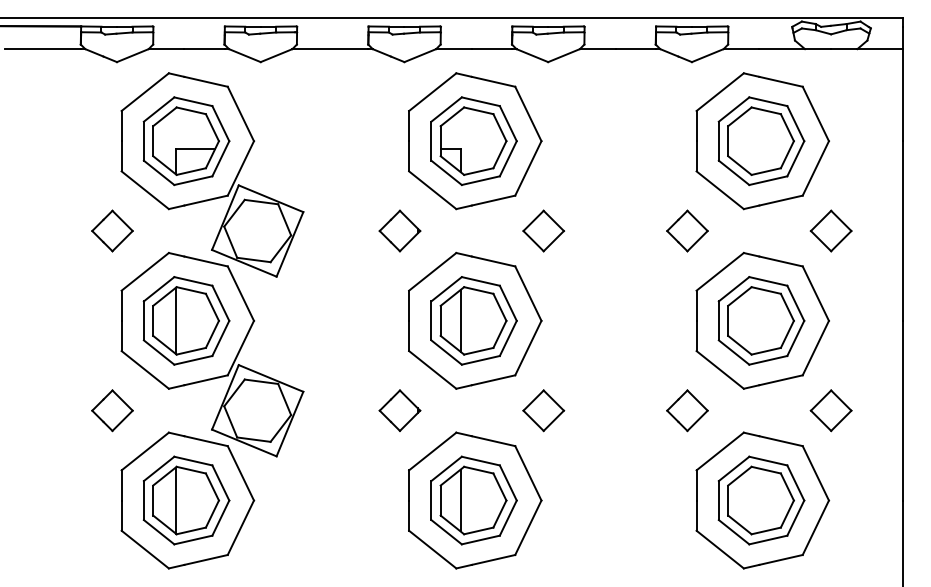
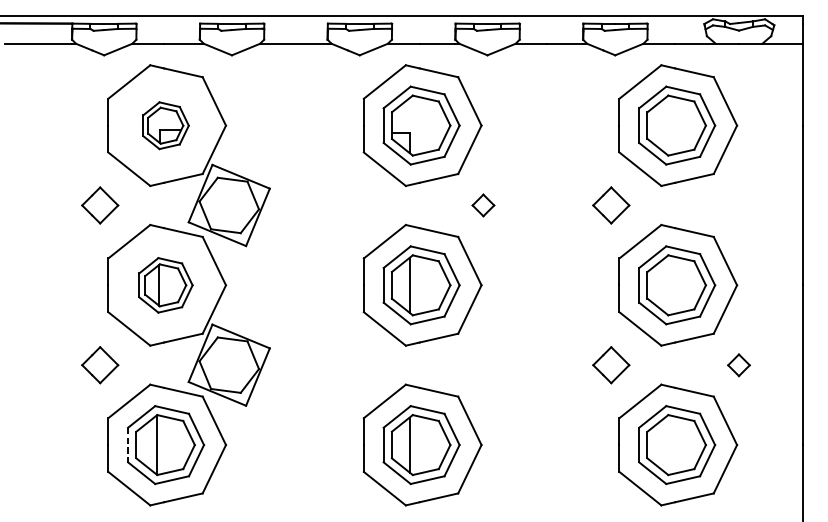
part: (186, 141) -> (165, 125), size x0.6
part: (399, 230) -> (355, 204), removed
part: (543, 230) -> (483, 204), size x0.6
part: (830, 230) -> (738, 204), removed
part: (186, 320) -> (165, 285), size x0.7
part: (399, 410) -> (355, 365), removed
part: (543, 410) -> (483, 365), removed
part: (830, 410) -> (738, 365), size x0.6
line: (143, 501) -> (127, 445), solid -> dashed

